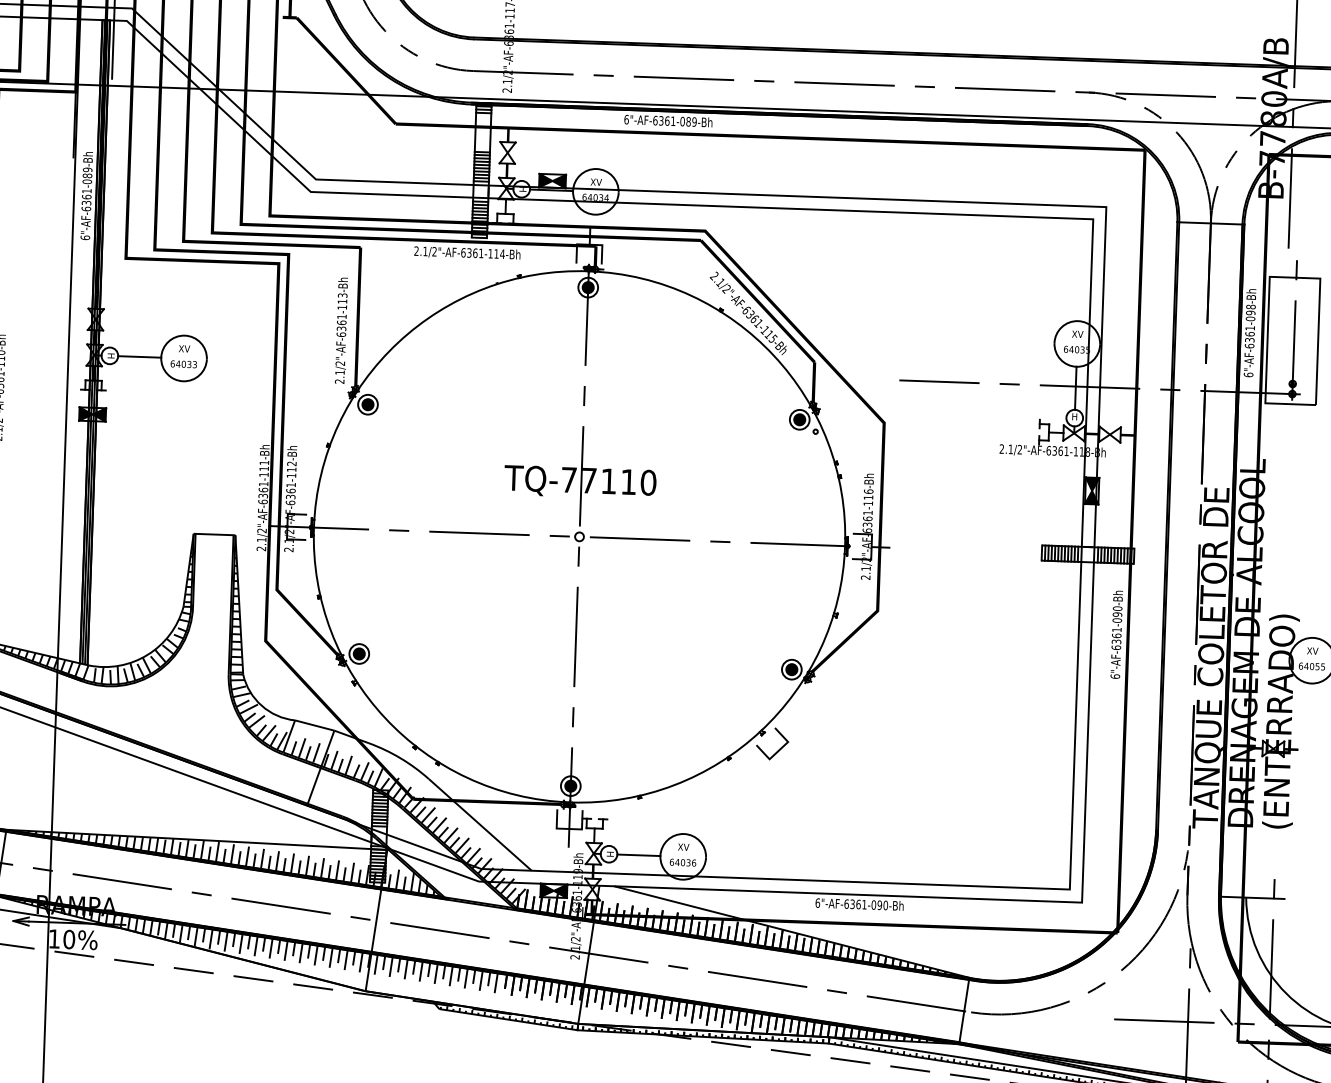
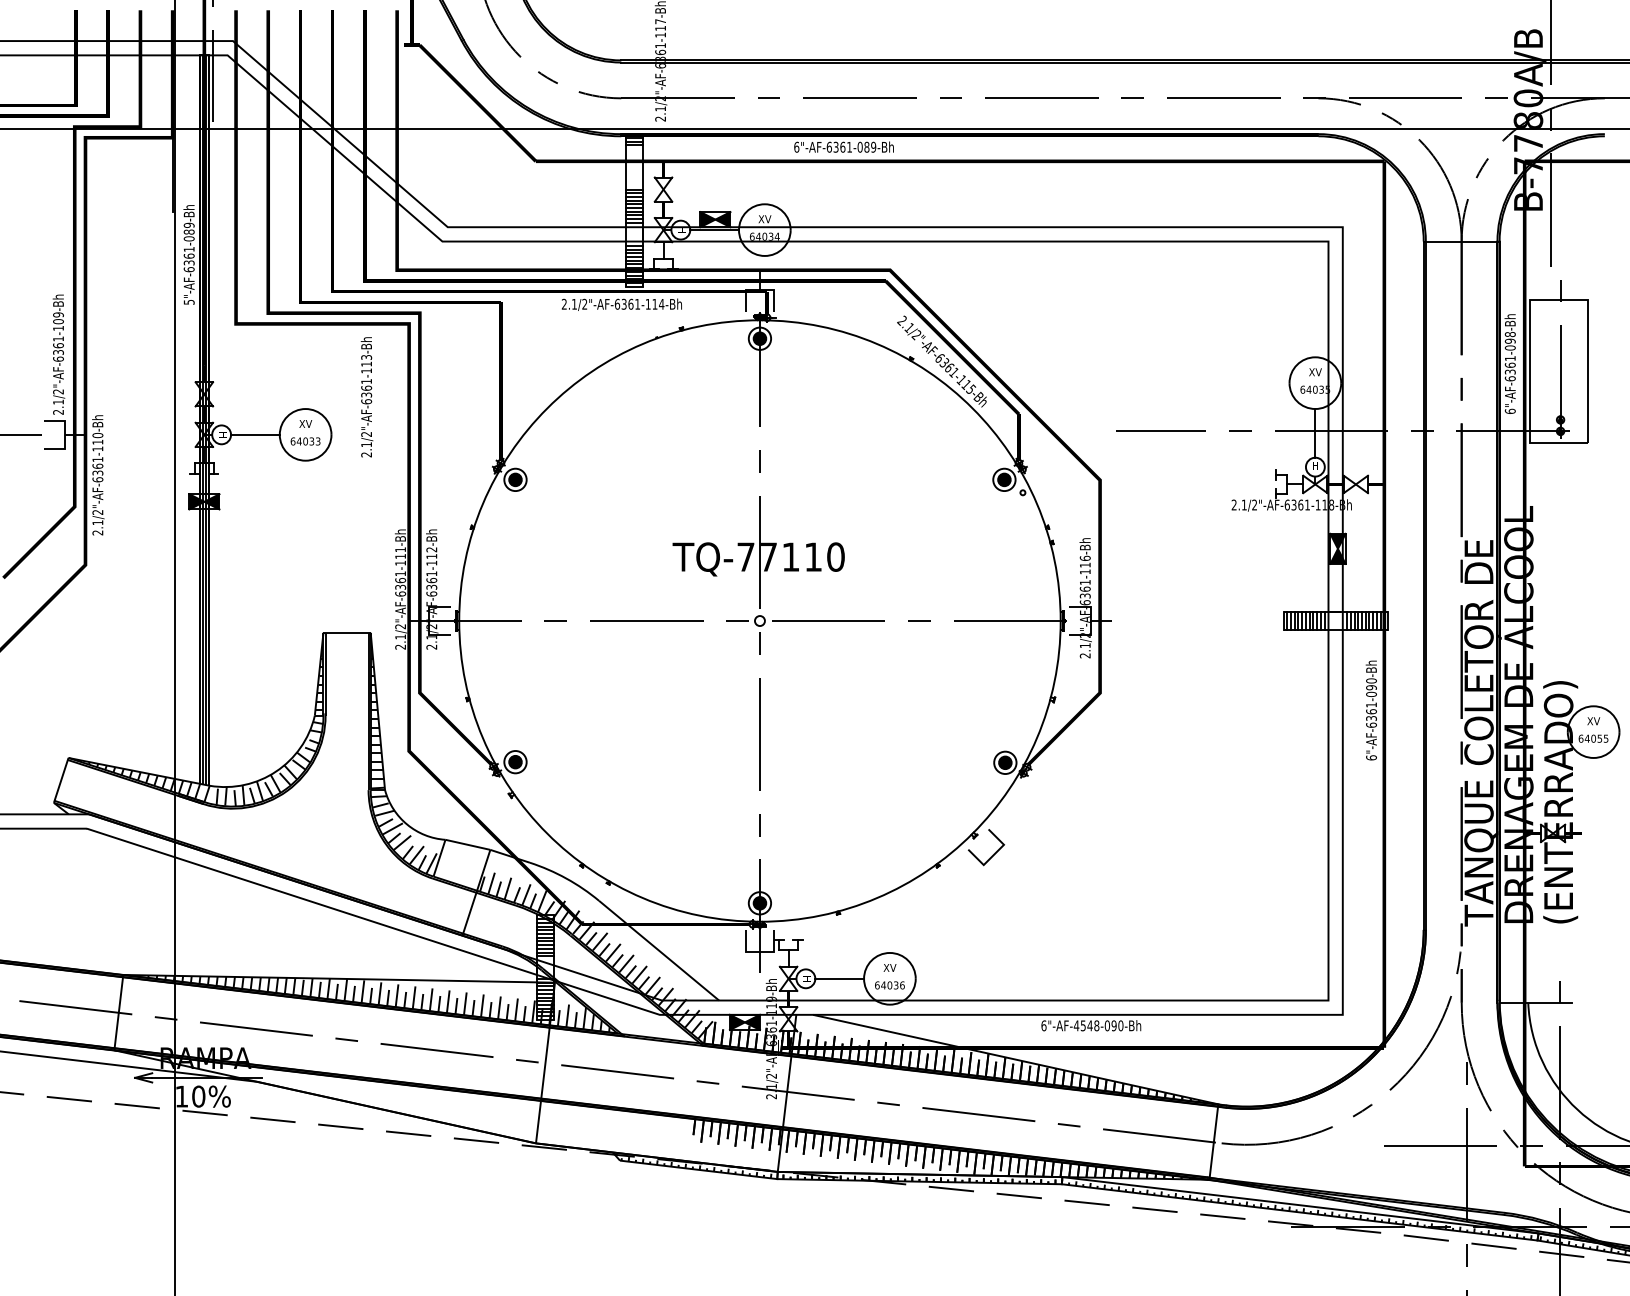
text: (84, 237) -> (188, 301), 6"-AF-6361-089-Bh -> 5"-AF-6361-089-Bh
text: (341, 330) -> (366, 397), moved
hatch: (305, 749) -> (458, 872), removed
text: (855, 904) -> (1086, 1025), 6"-AF-6361-090-Bh -> 6"-AF-4548-090-Bh
hatch: (260, 947) -> (415, 1097), removed

